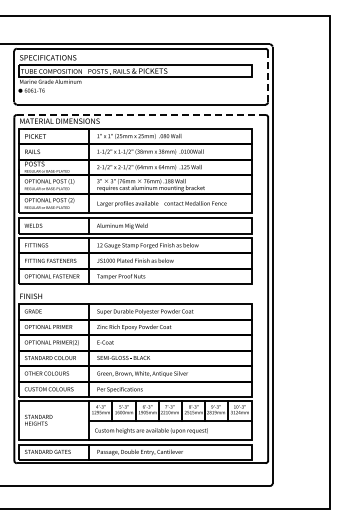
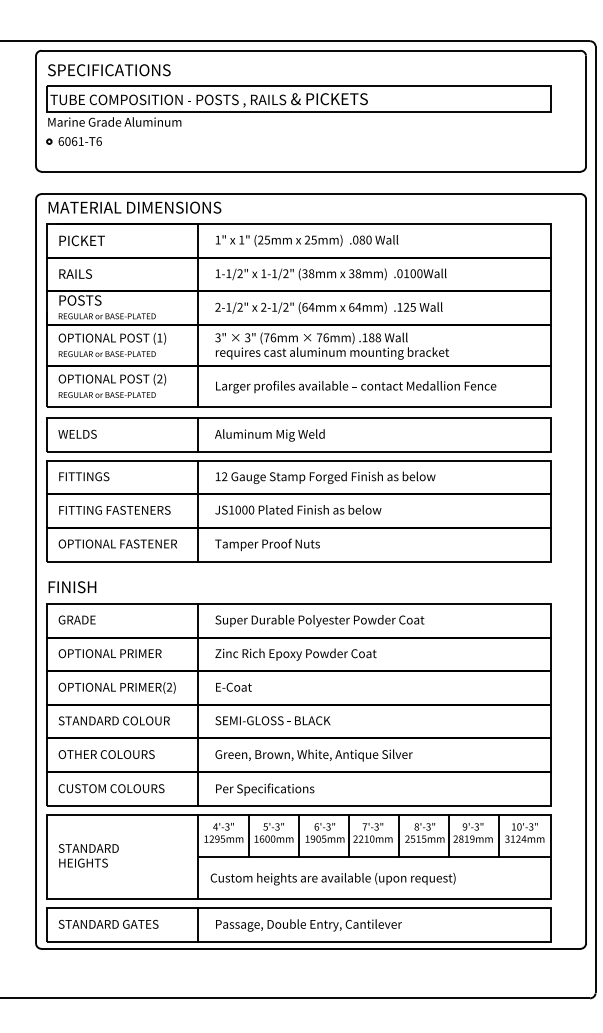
line: (268, 76) -> (586, 110), dashed -> solid
line: (141, 114) -> (311, 193), dashed -> solid

